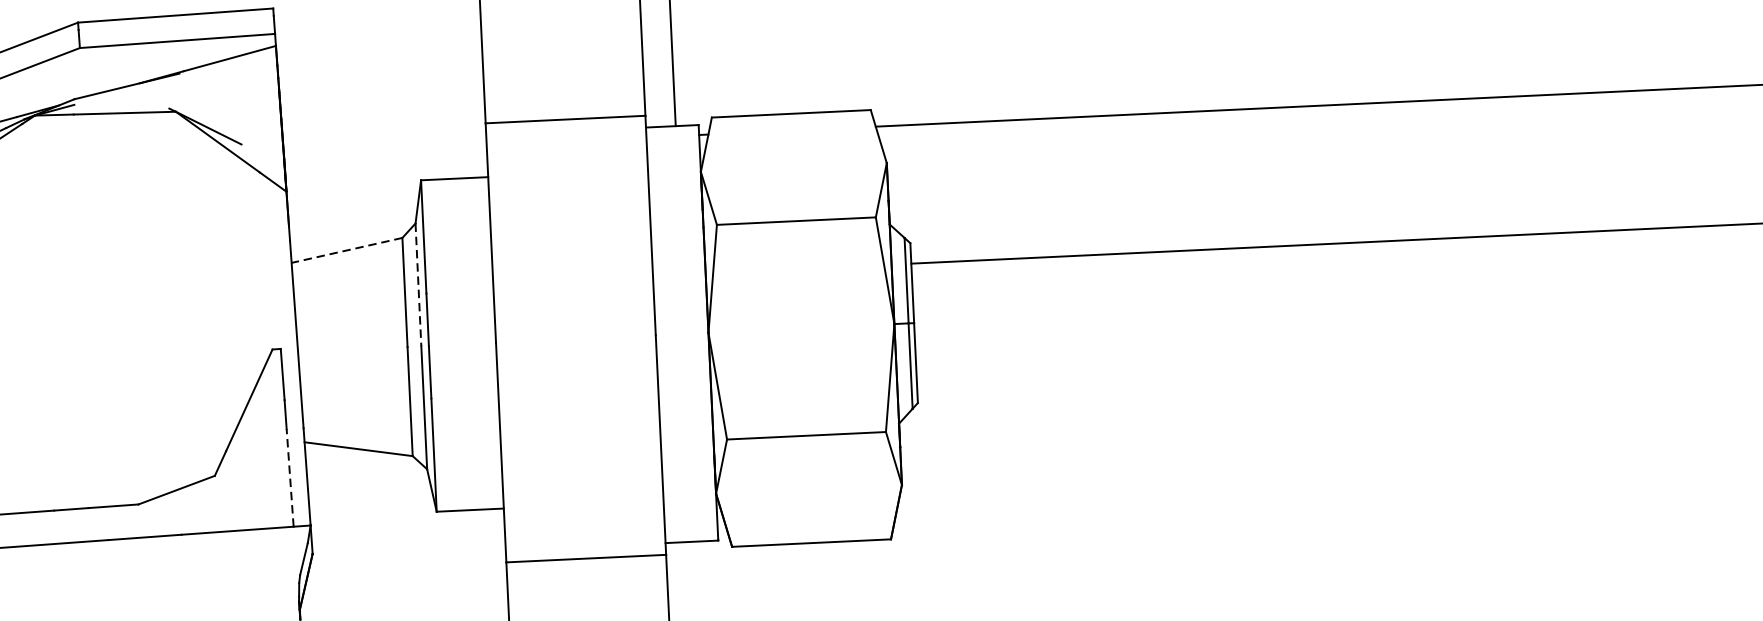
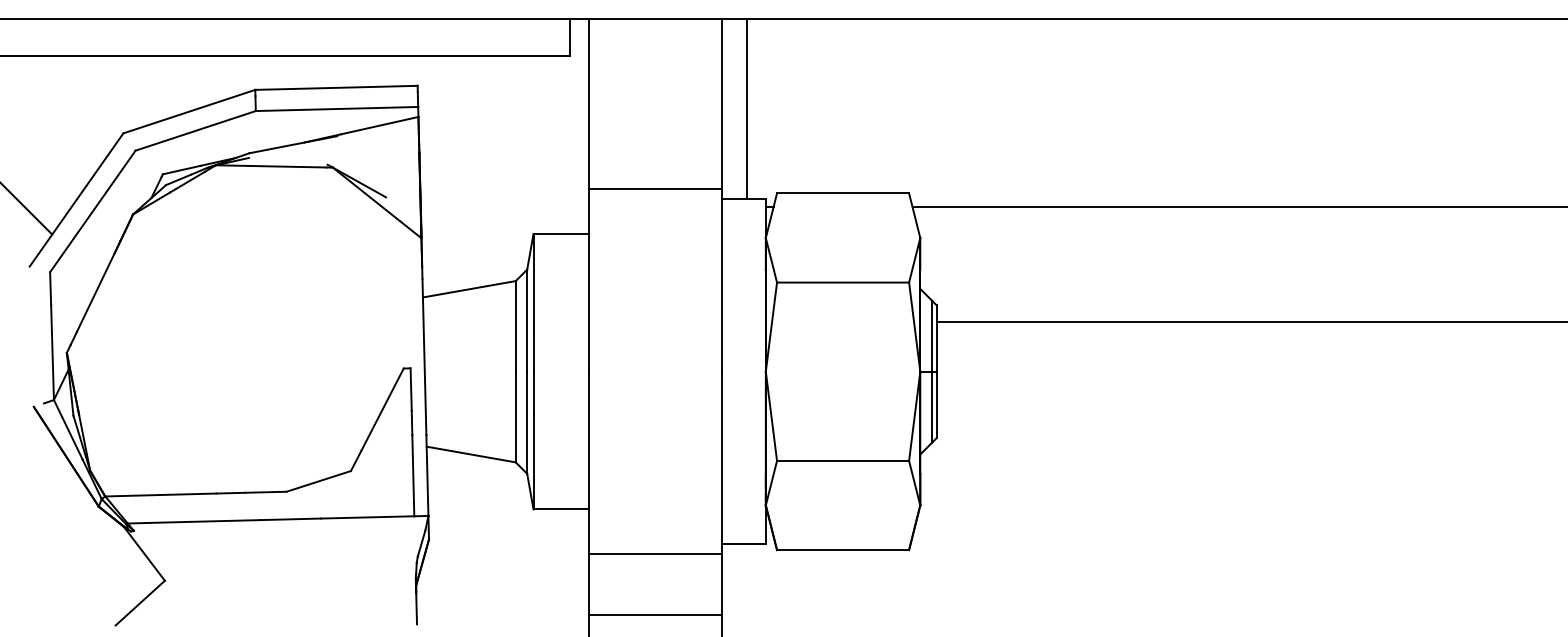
line: (346, 250) -> (468, 289), dashed -> solid
line: (418, 285) -> (527, 321), dashed -> solid
line: (290, 477) -> (413, 475), dashed -> solid

